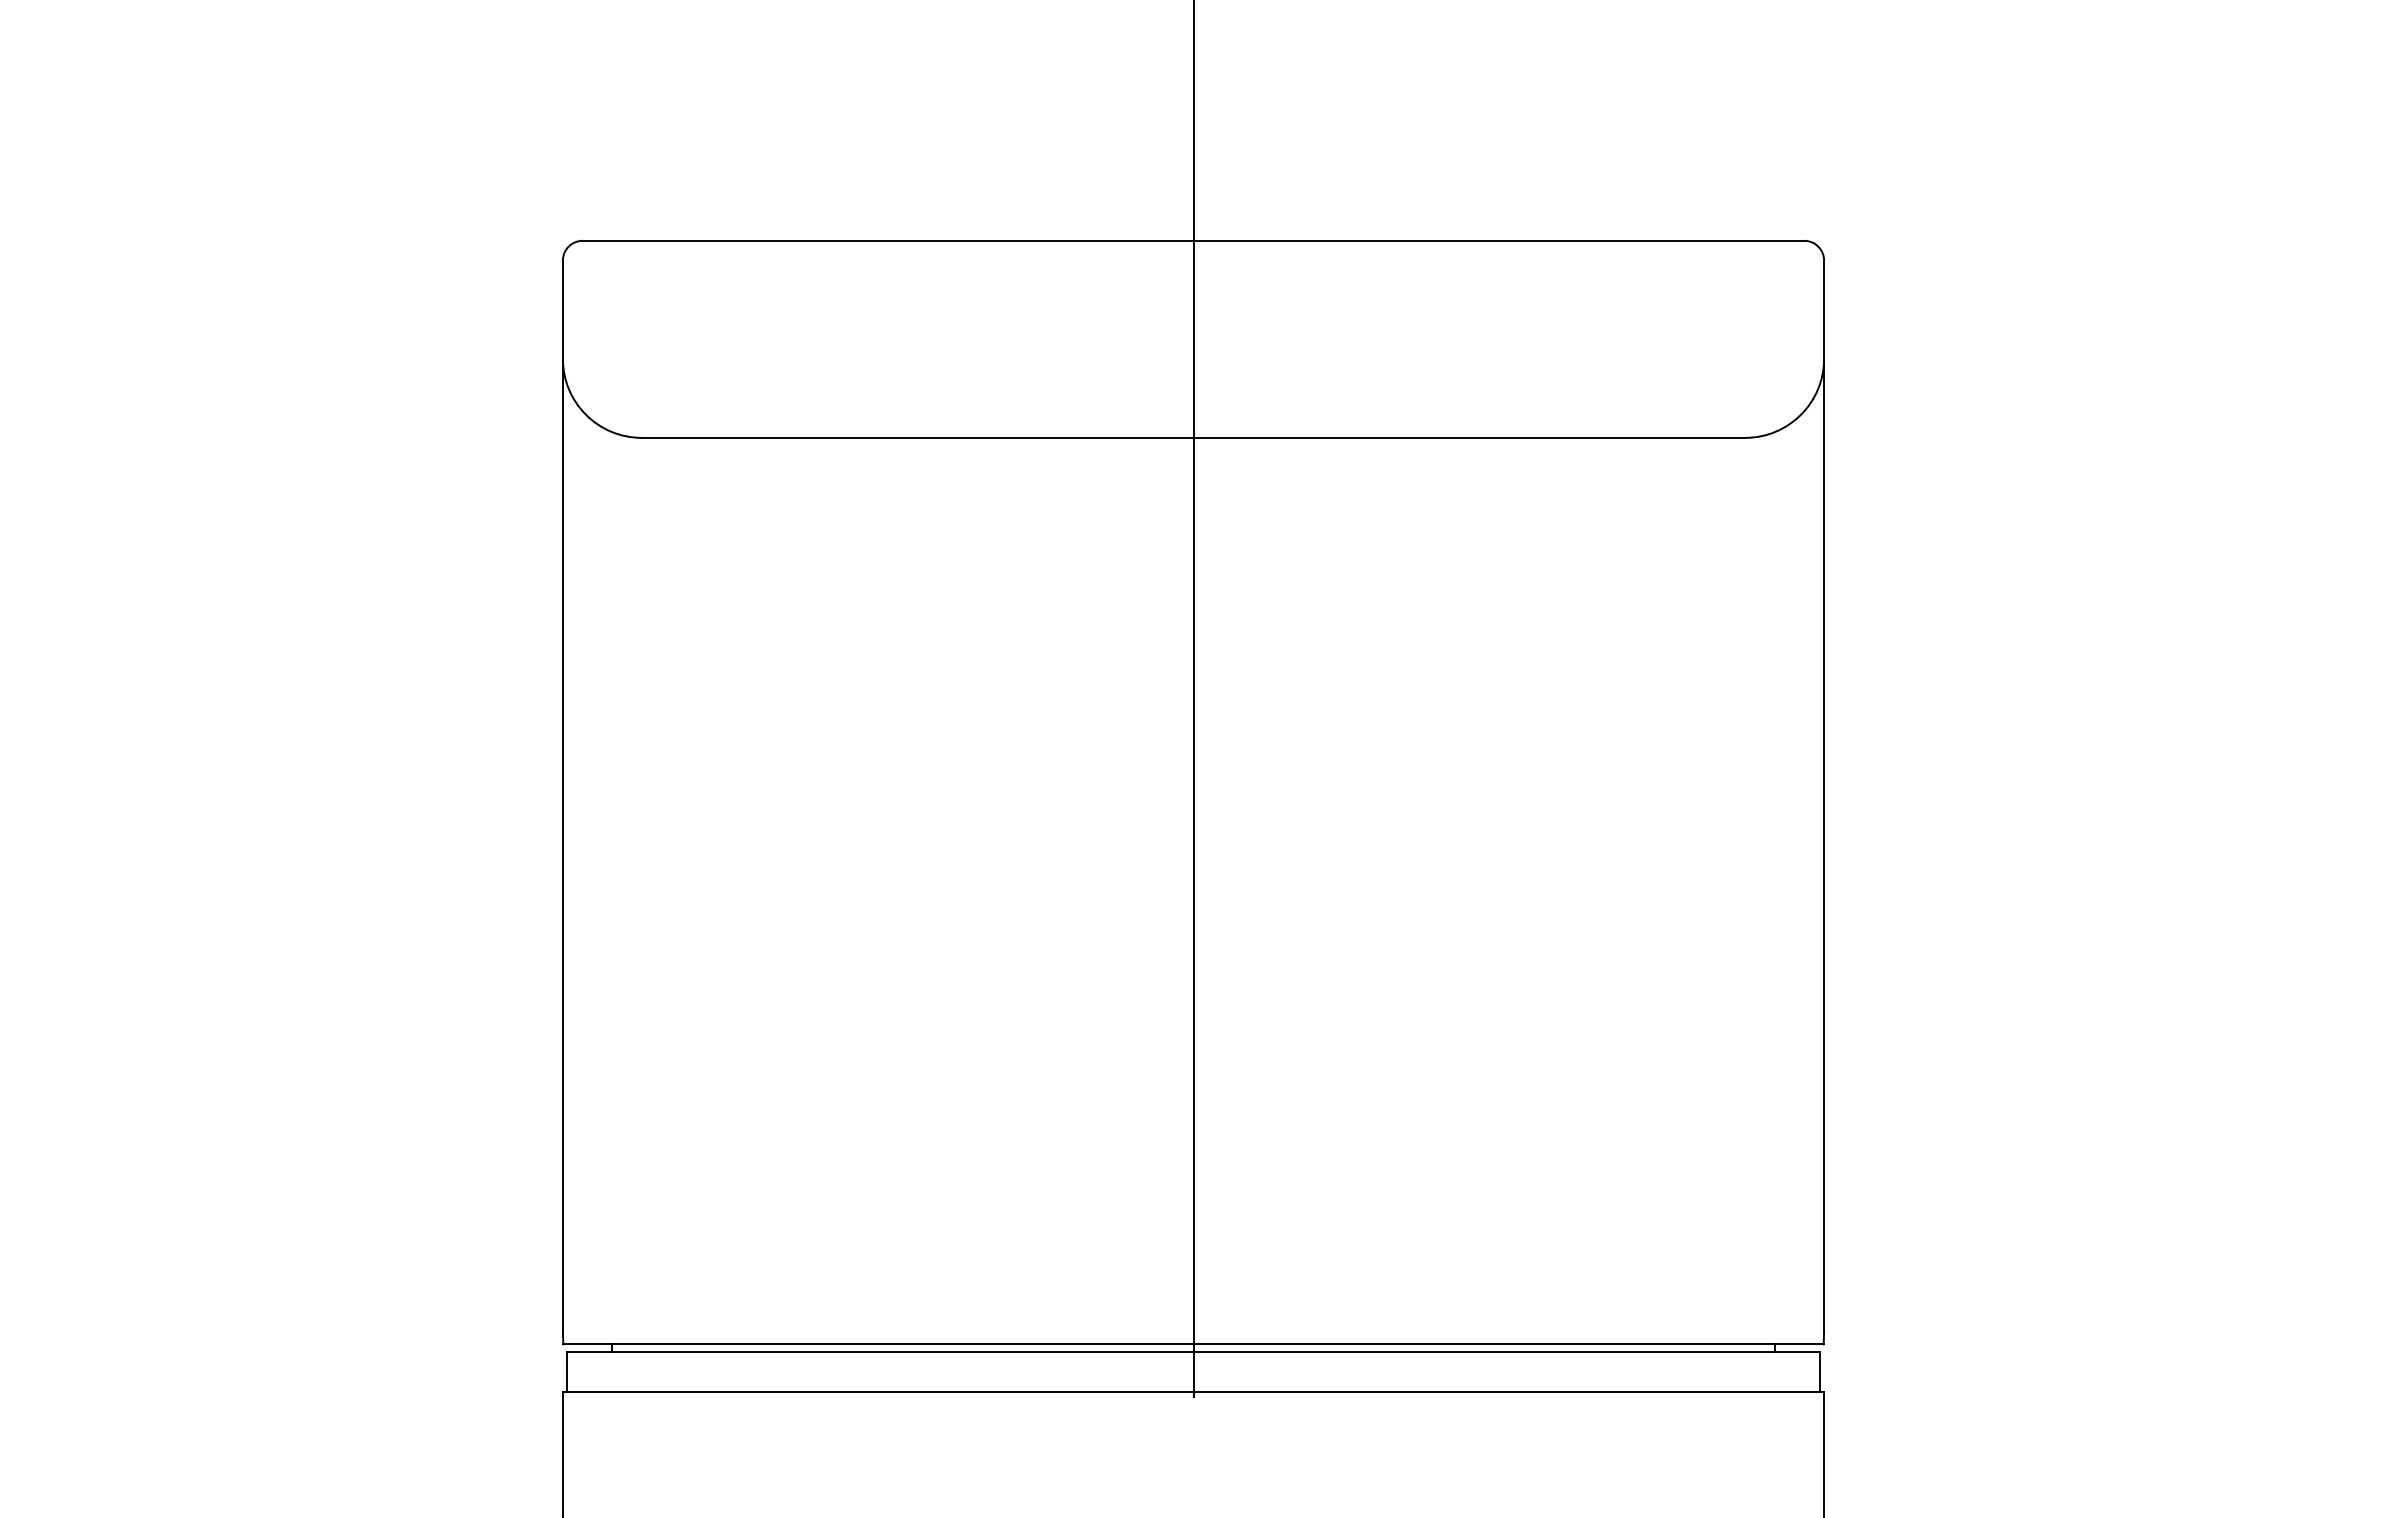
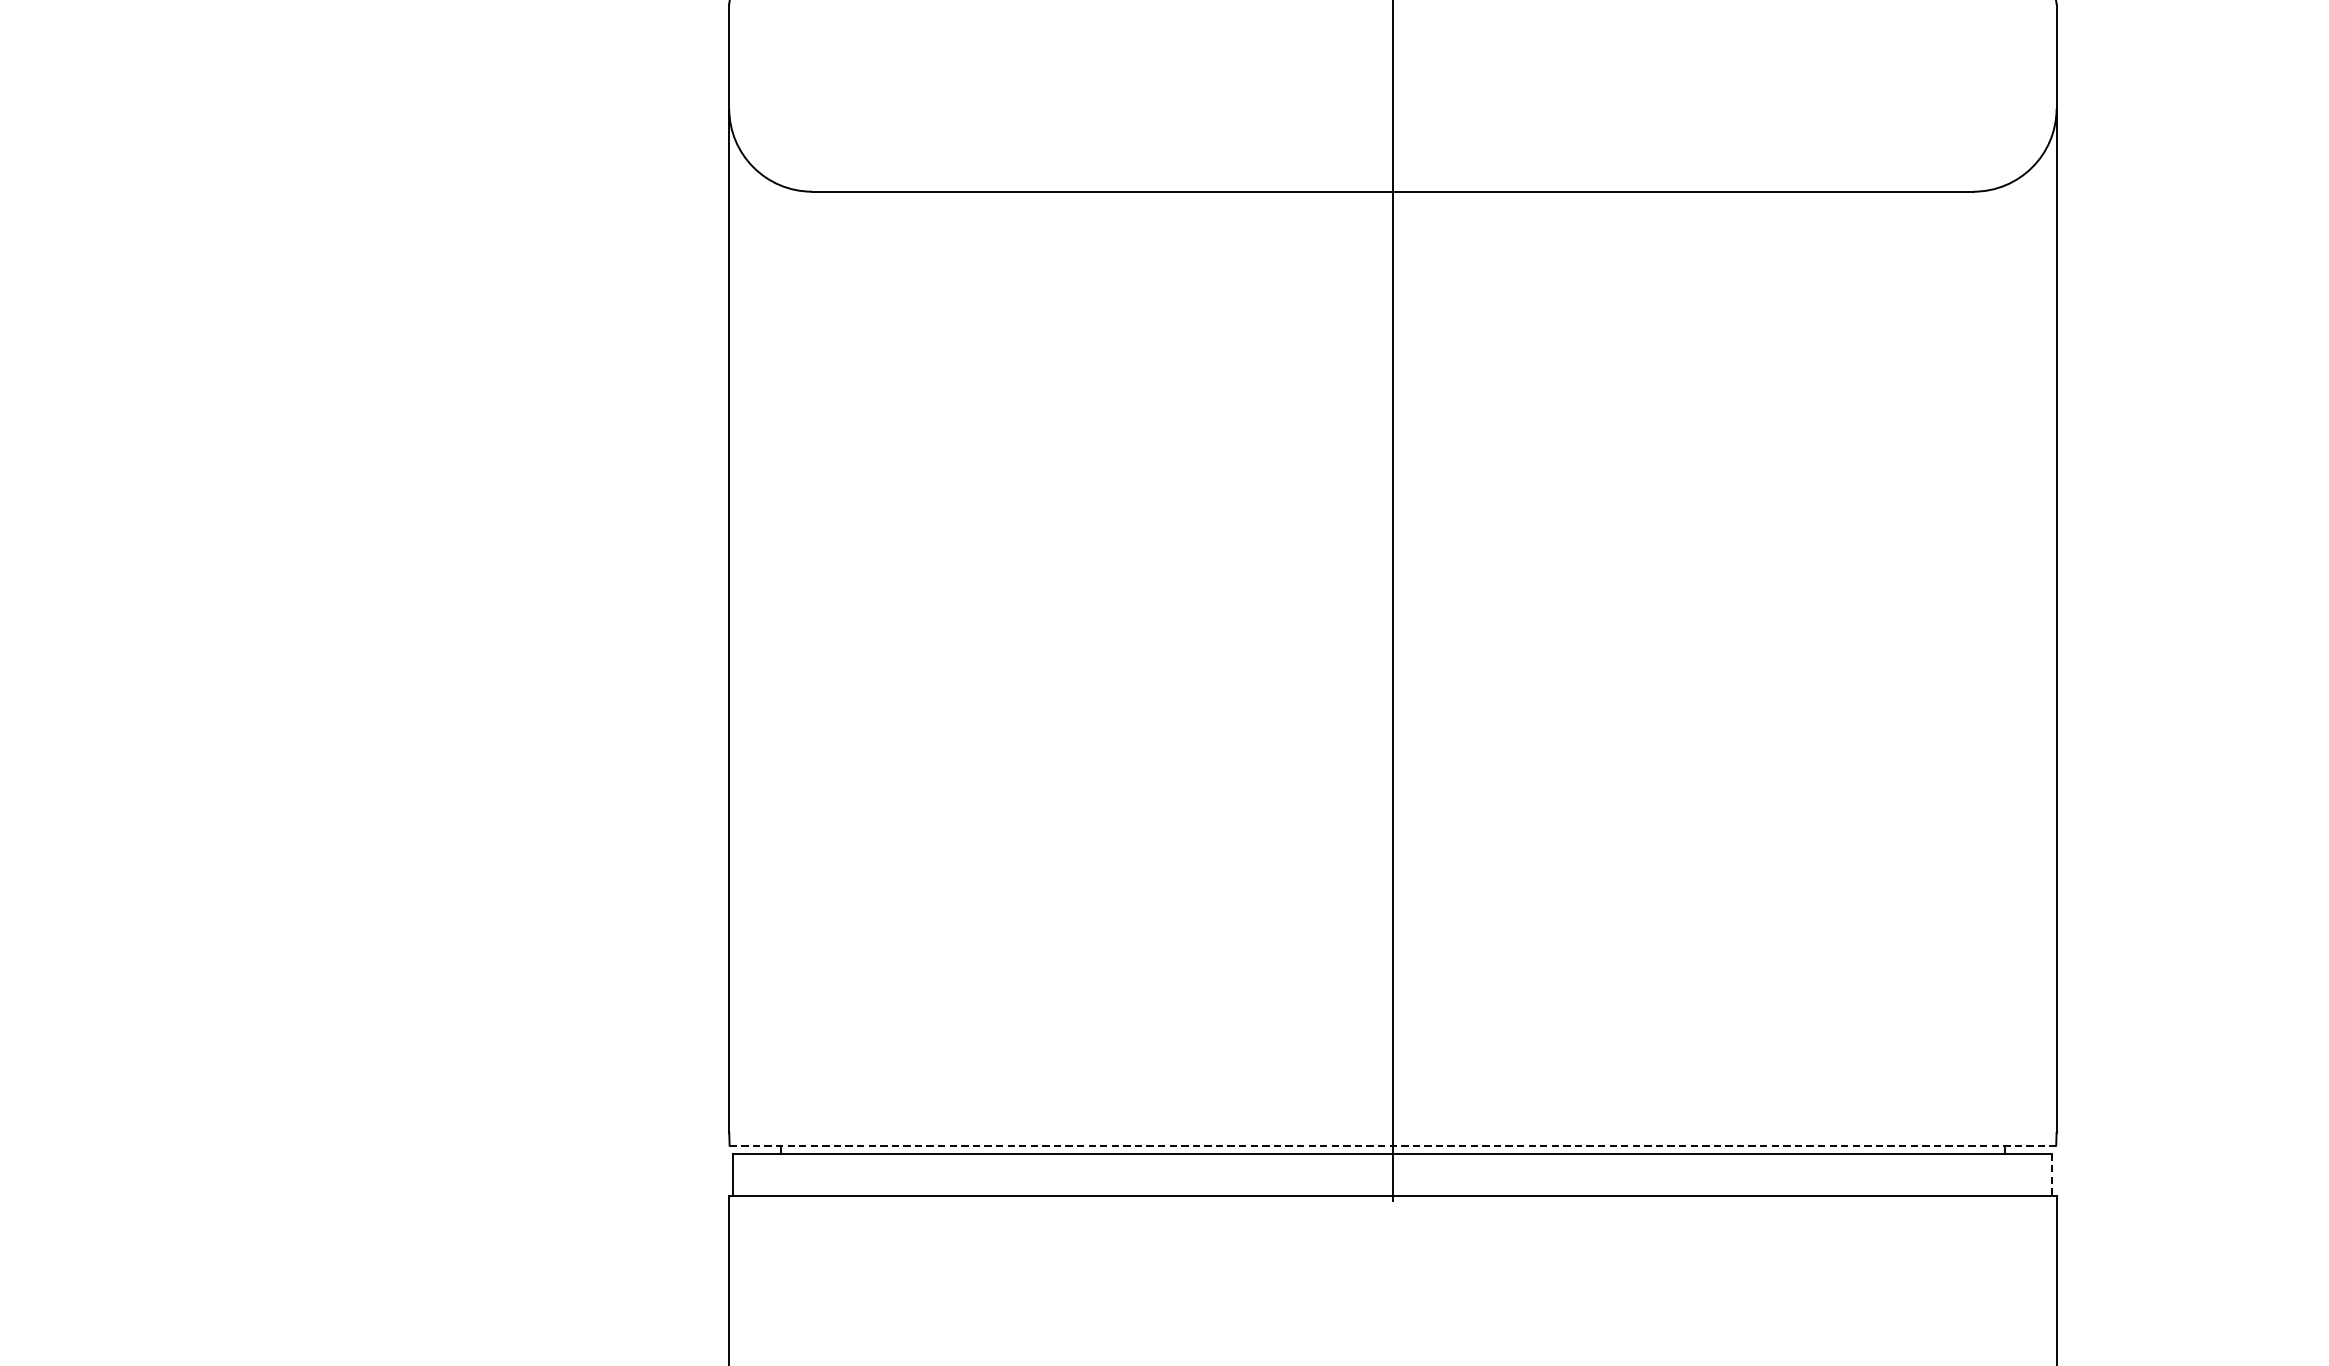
line: (1193, 1344) -> (1392, 1145), solid -> dashed
line: (1820, 1371) -> (2052, 1174), solid -> dashed

